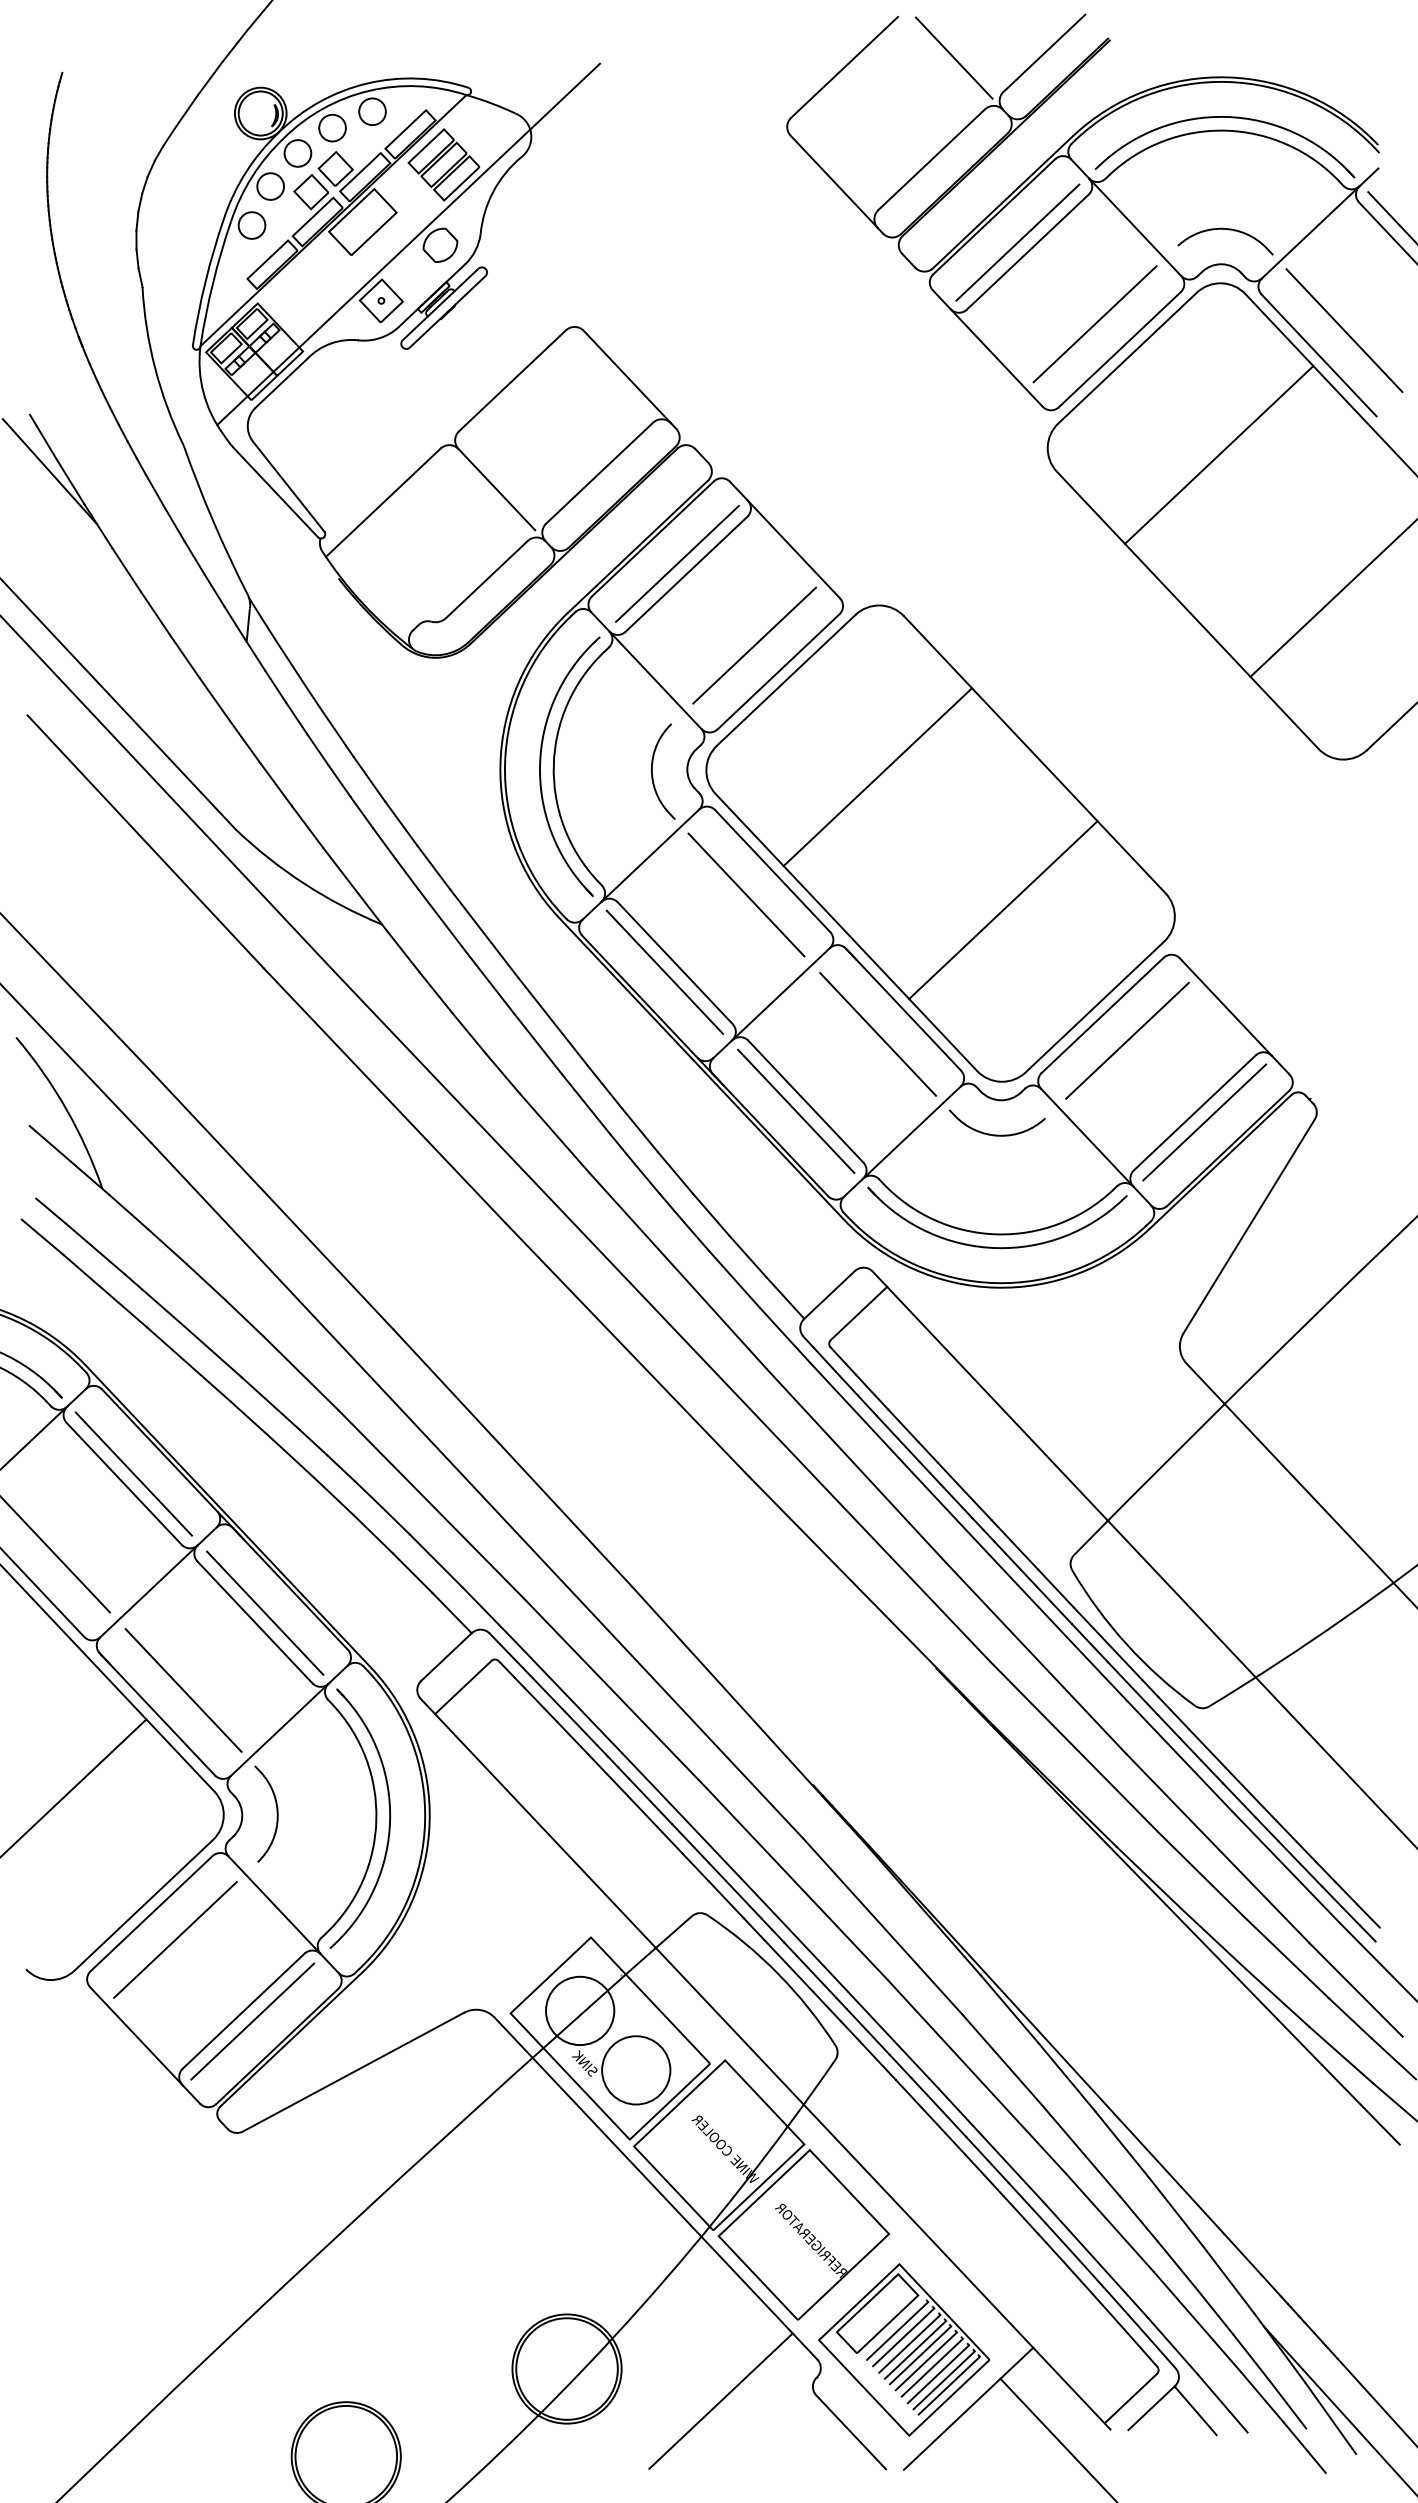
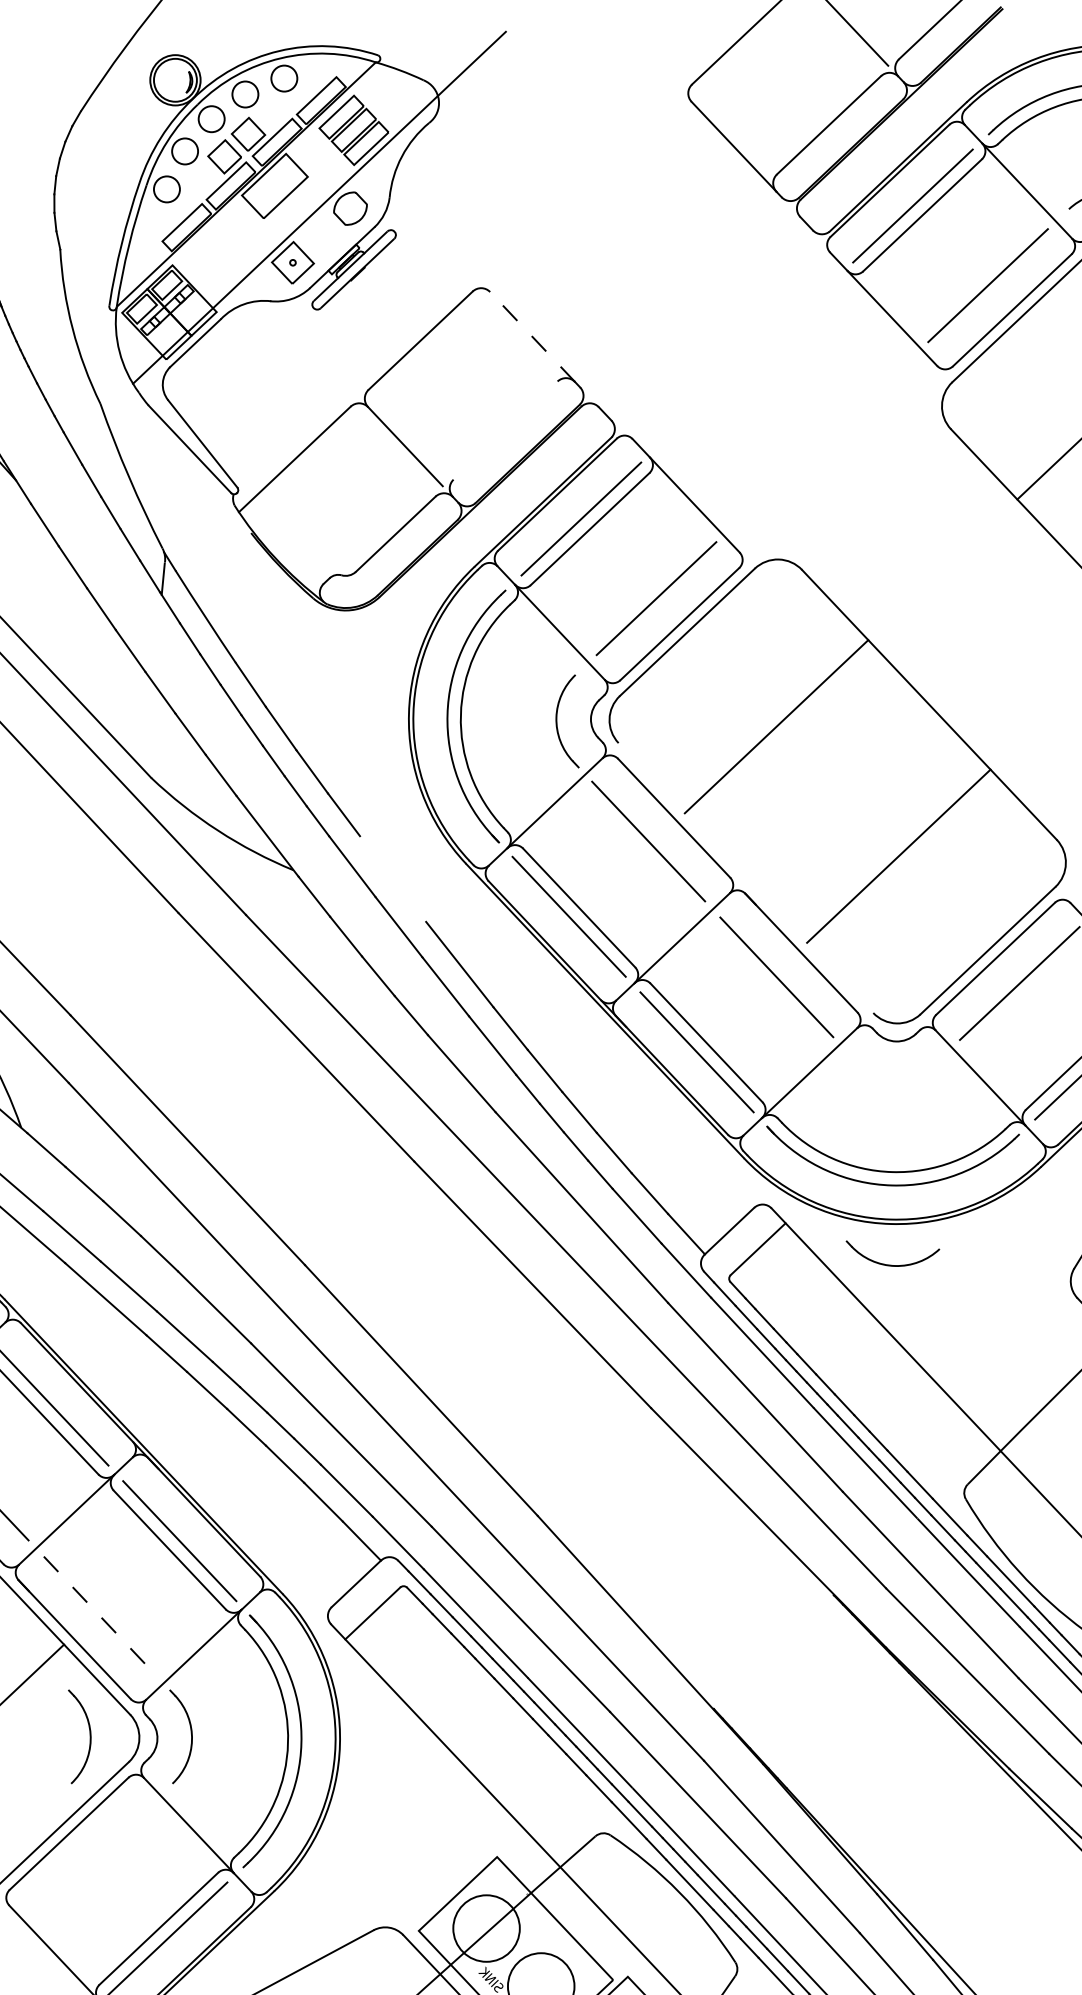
line: (627, 376) -> (532, 336), solid -> dashed
line: (599, 472) -> (505, 429), removed
line: (846, 932) -> (746, 878), removed
line: (484, 933) -> (393, 879), removed
part: (997, 1134) -> (893, 1264), moved
line: (183, 1690) -> (100, 1616), solid -> dashed
part: (172, 1813) -> (89, 1736), added
line: (175, 1939) -> (92, 1858), removed

